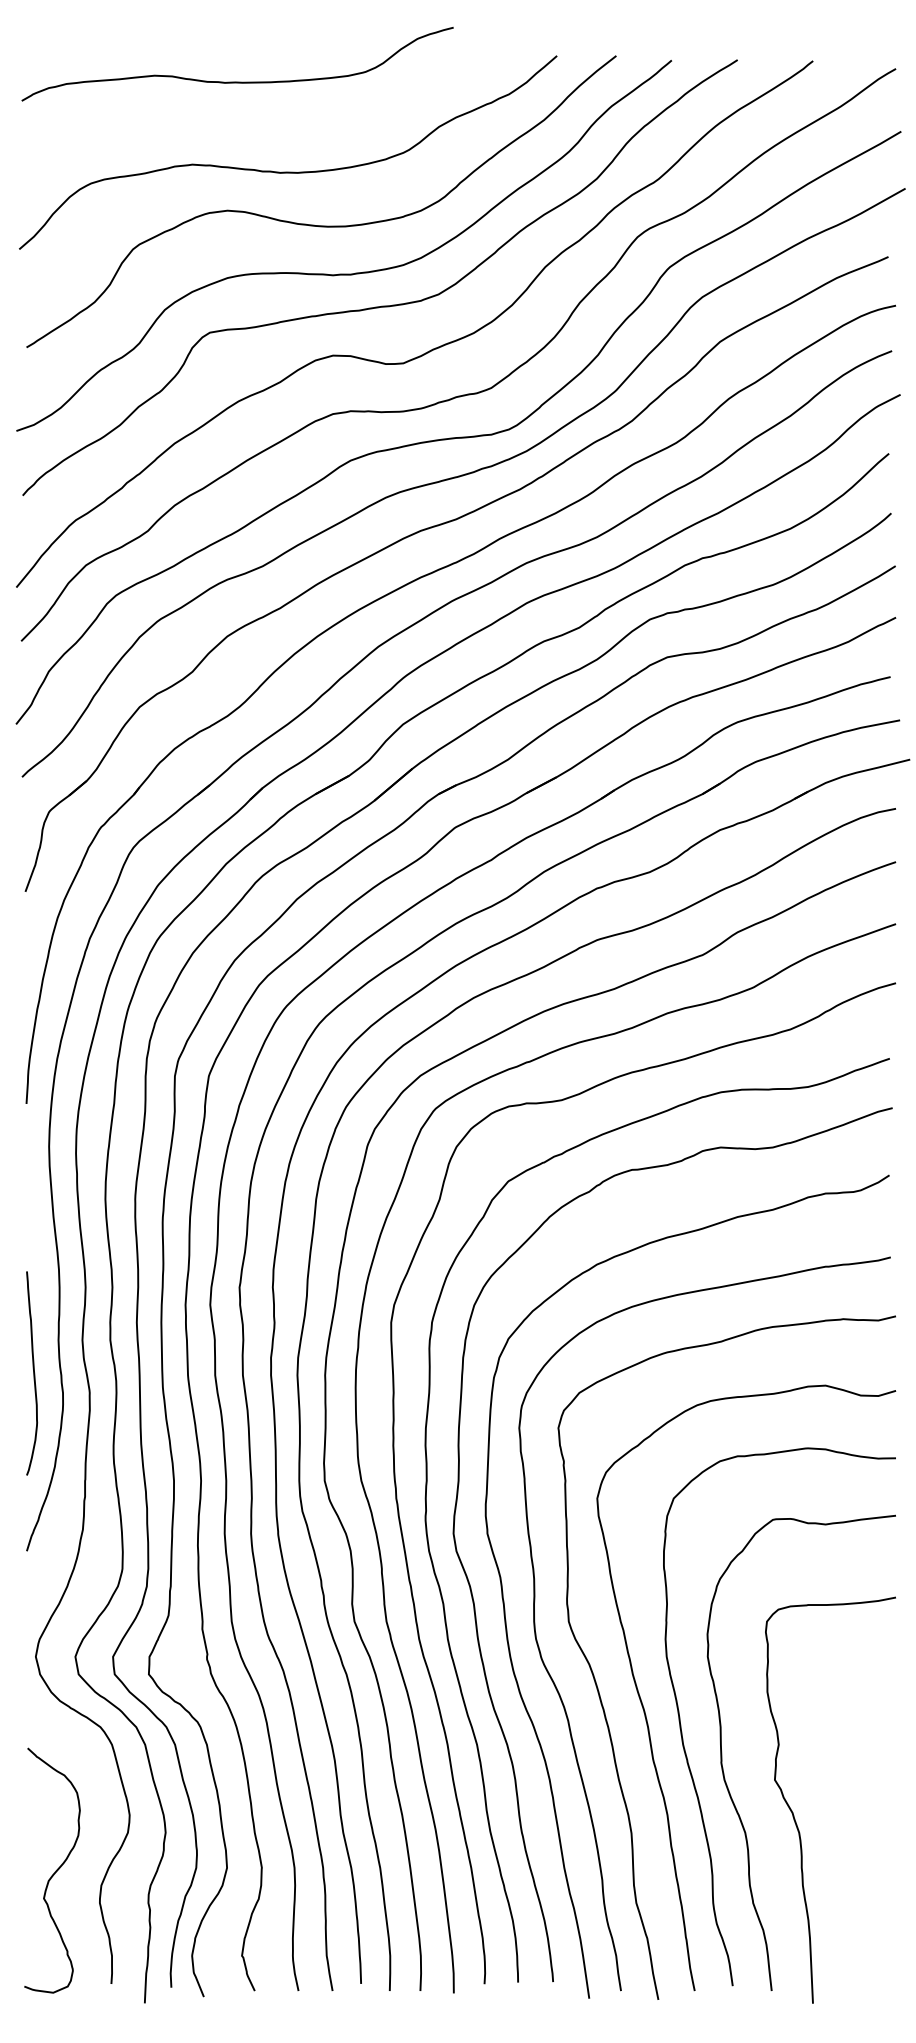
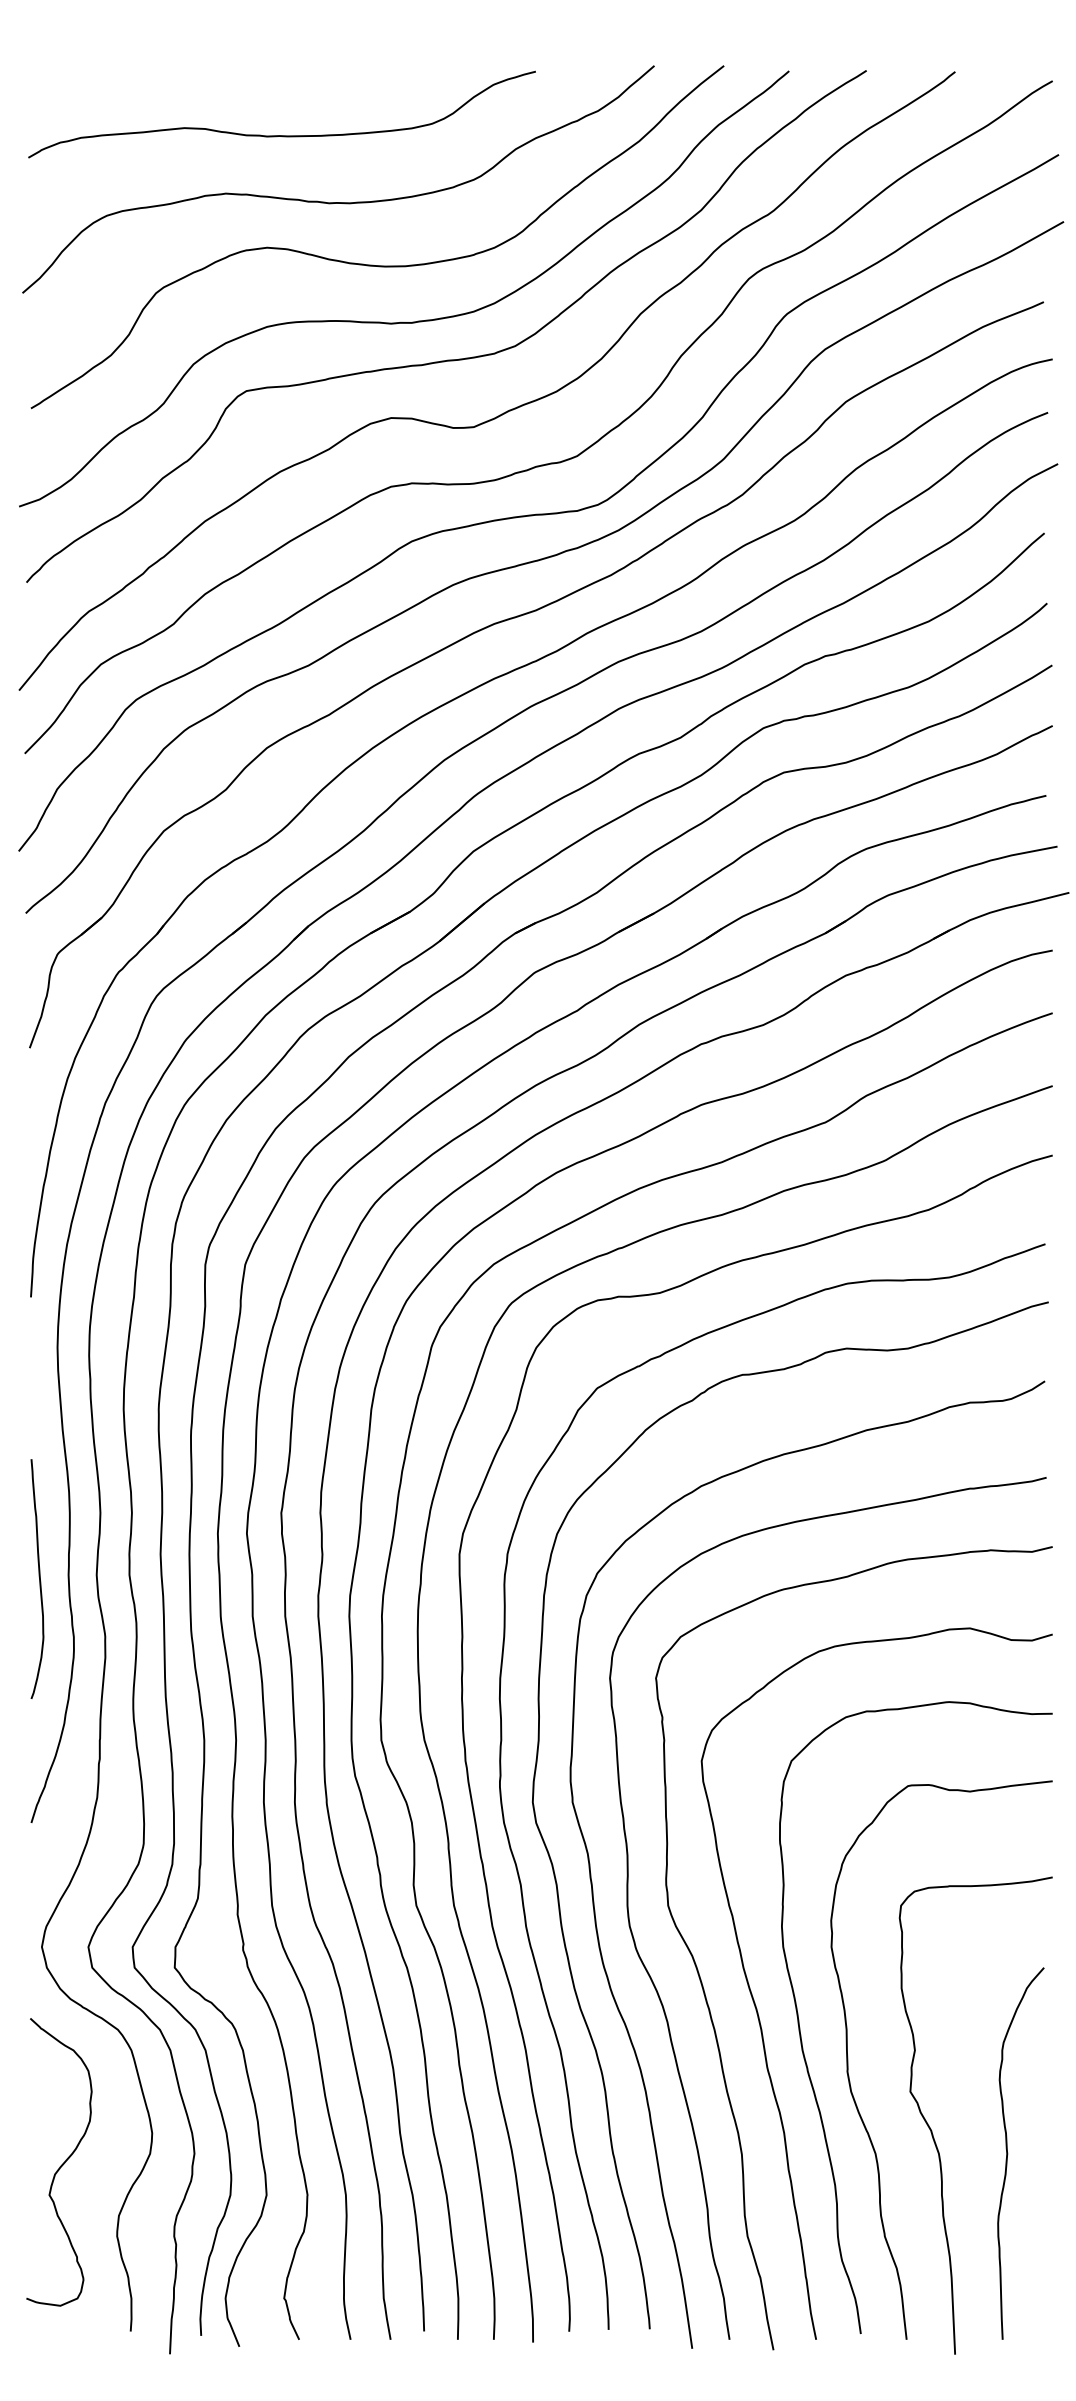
curve: (237, 81) -> (281, 135), moved
curve: (33, 1372) -> (39, 1578), moved
curve: (858, 1832) -> (1008, 2153), added
curve: (54, 1872) -> (61, 2164), moved

